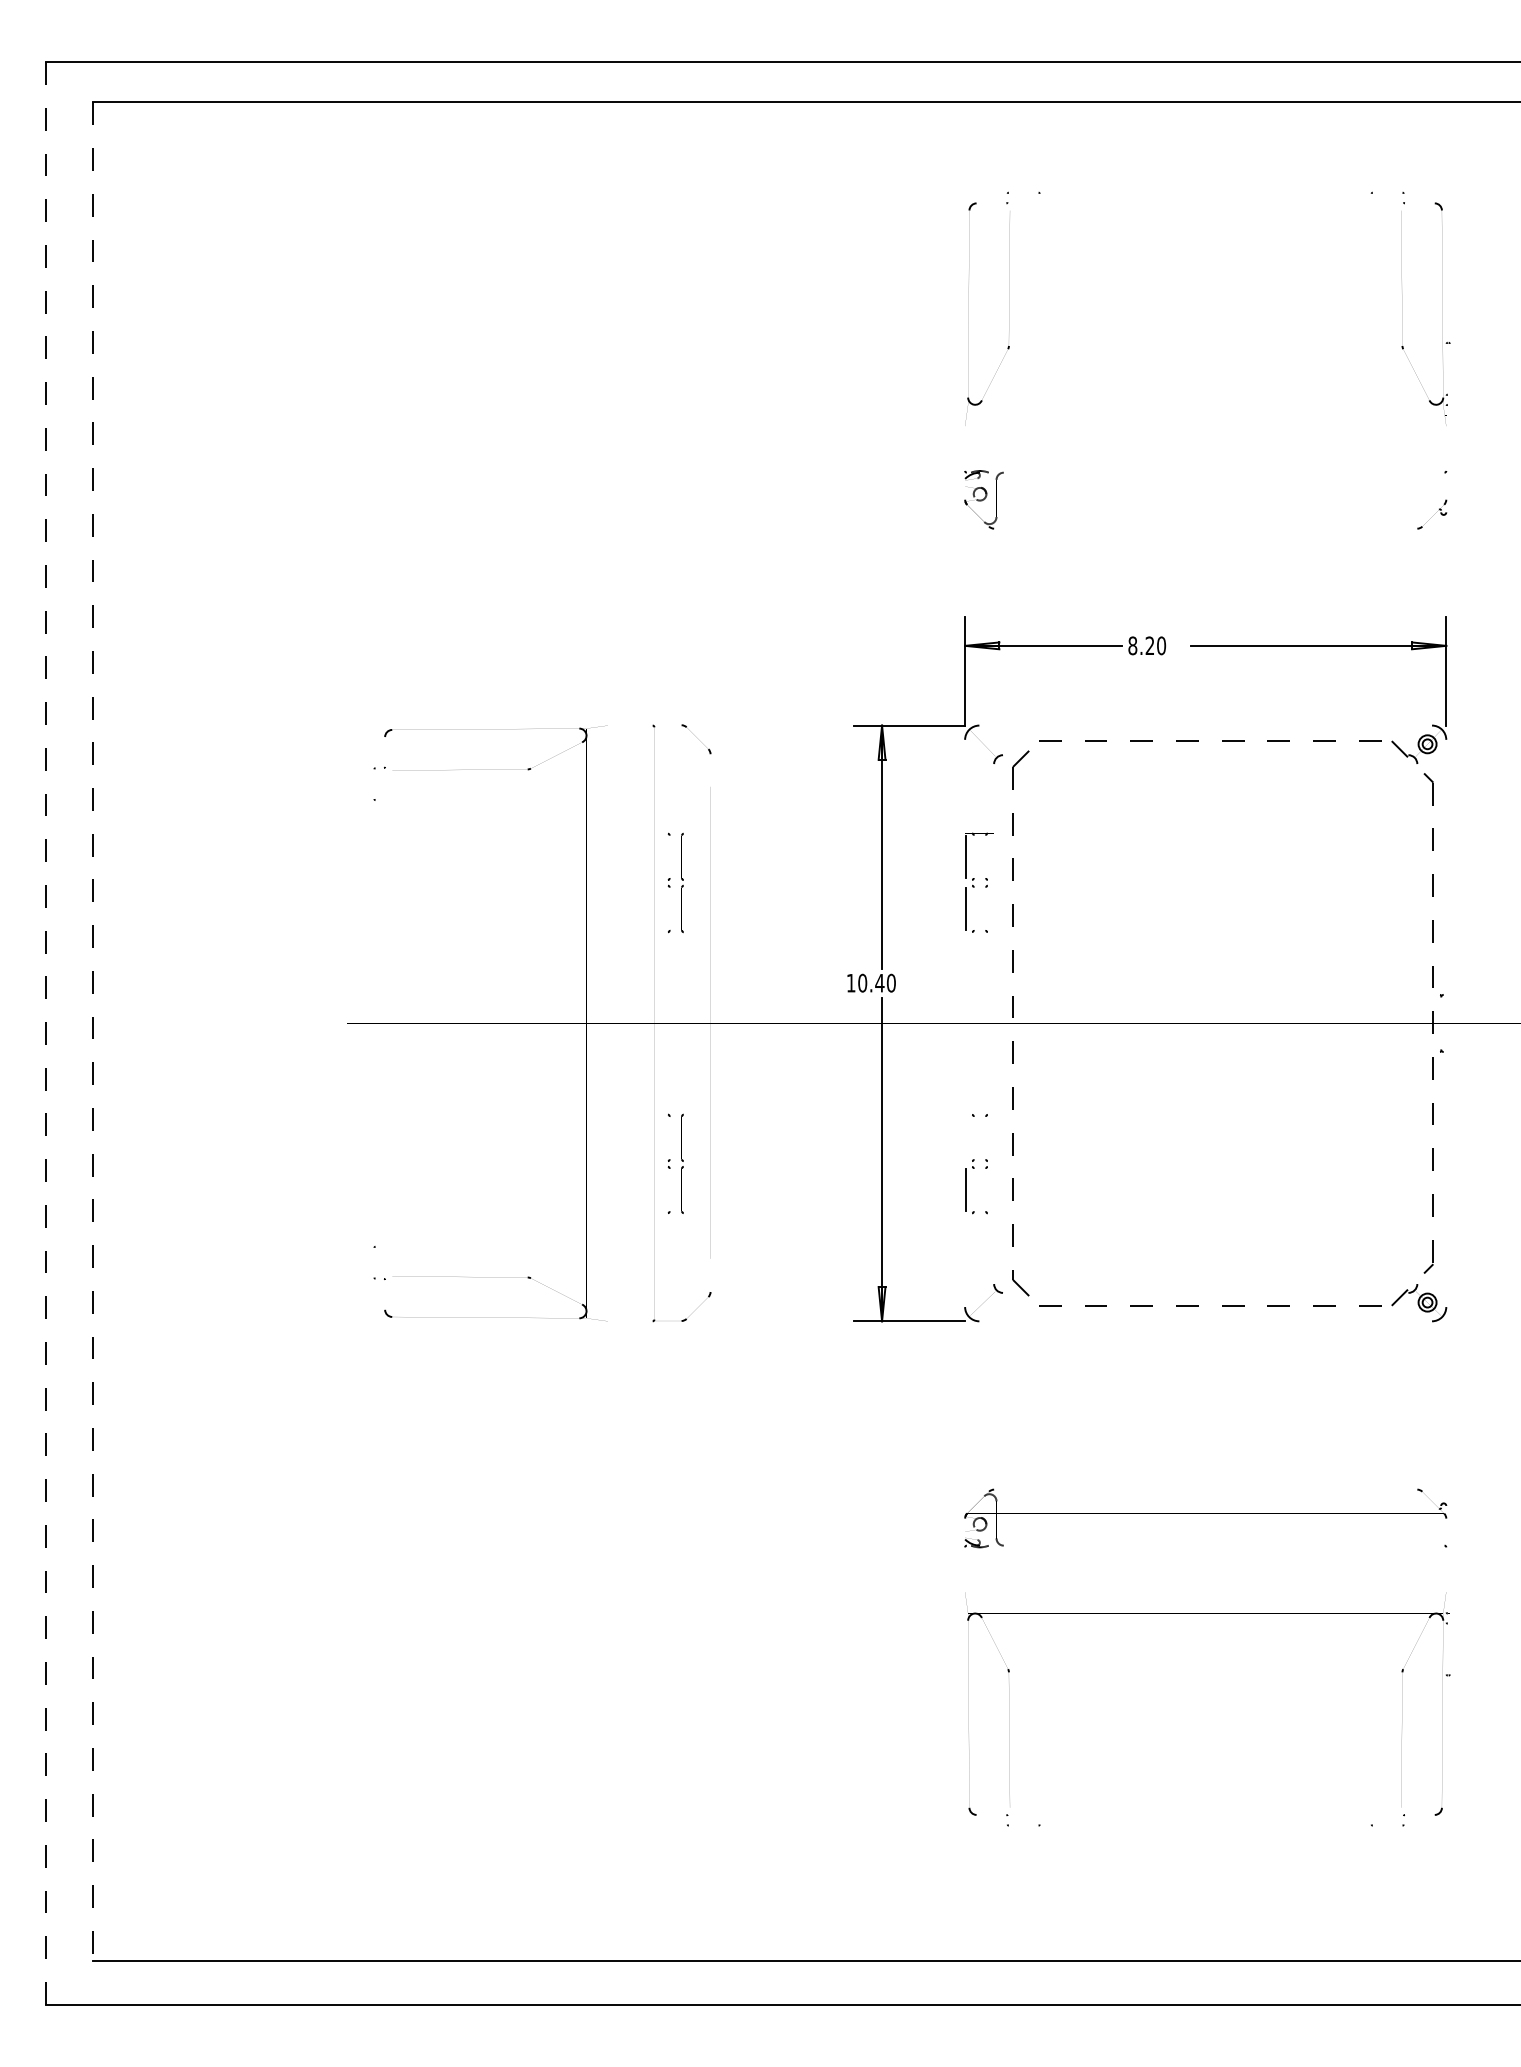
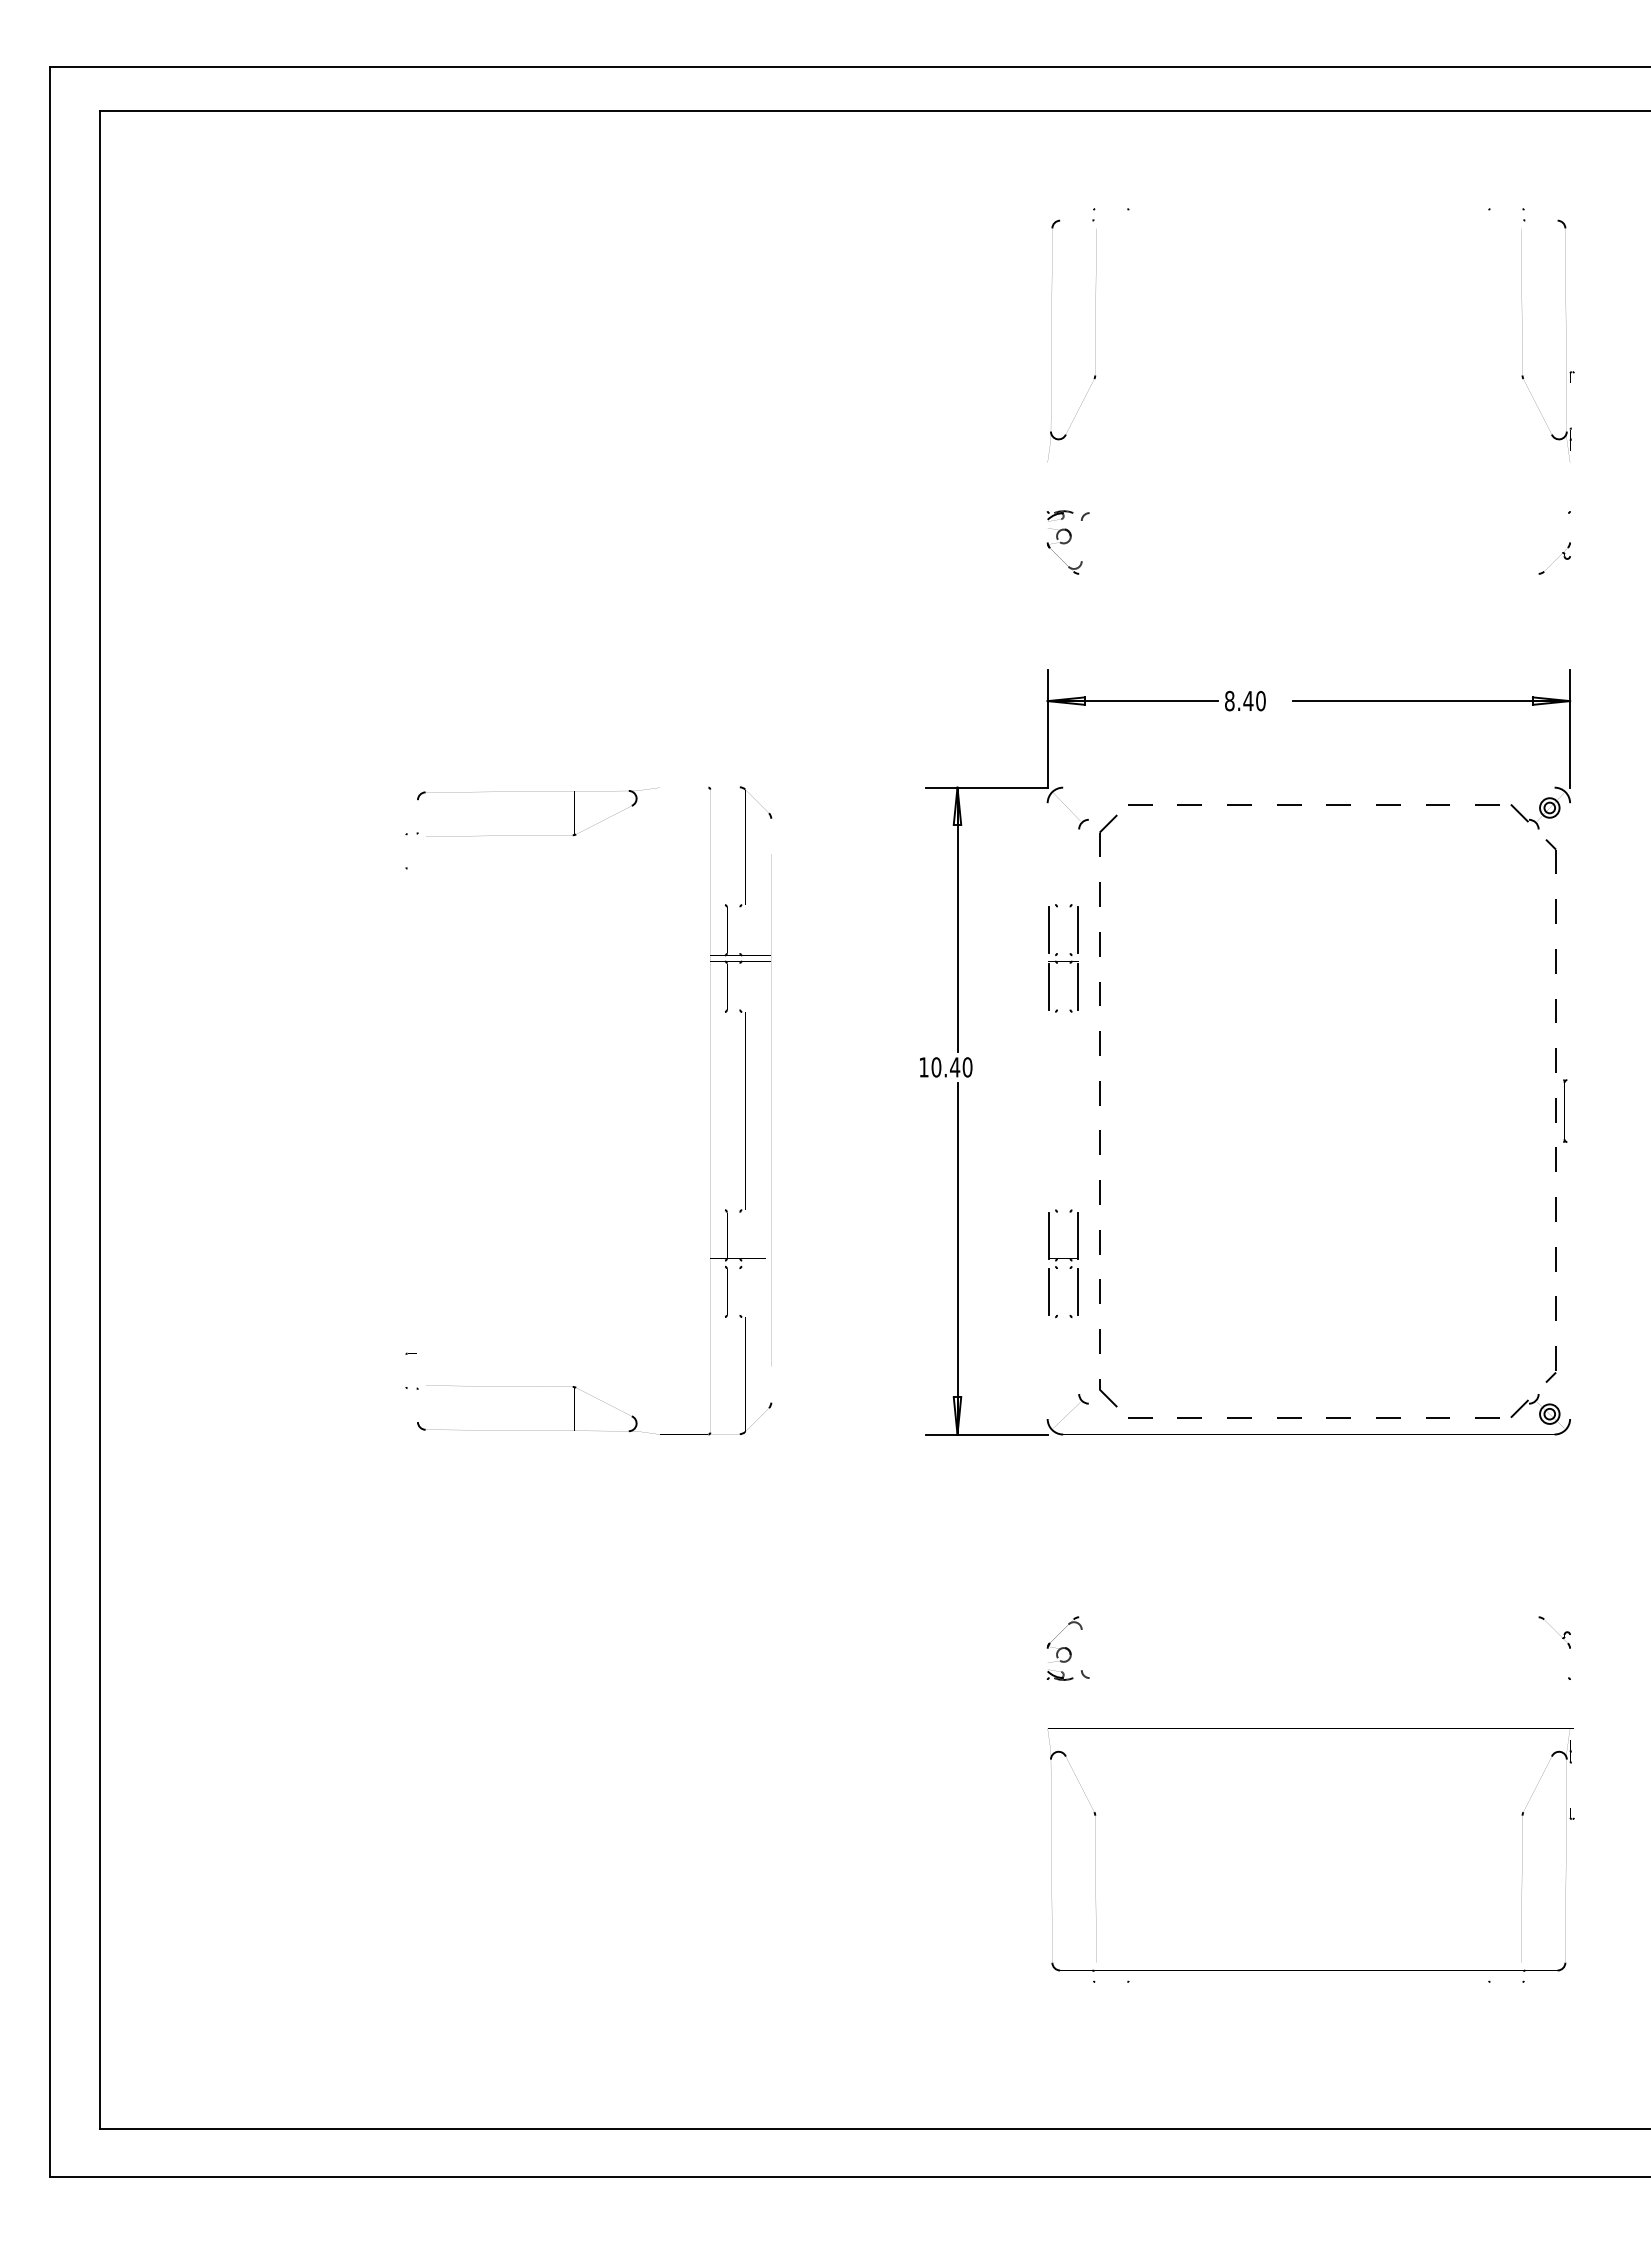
text: (1150, 645) -> (1248, 700), 8.20 -> 8.40
line: (992, 857) -> (1077, 930), added
line: (992, 908) -> (1077, 986), added
line: (92, 1032) -> (100, 1120), dashed -> solid
line: (45, 1033) -> (49, 1122), dashed -> solid
line: (965, 1138) -> (1048, 1235), added
line: (992, 1138) -> (1077, 1235), added
line: (992, 1189) -> (1077, 1291), added

